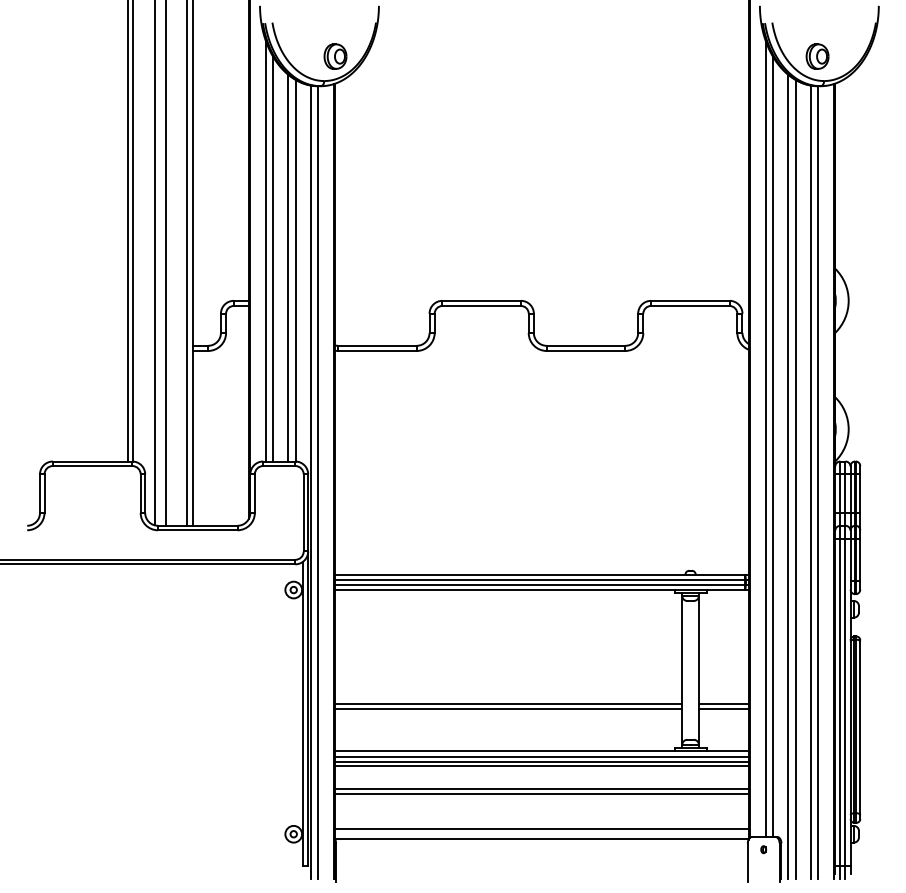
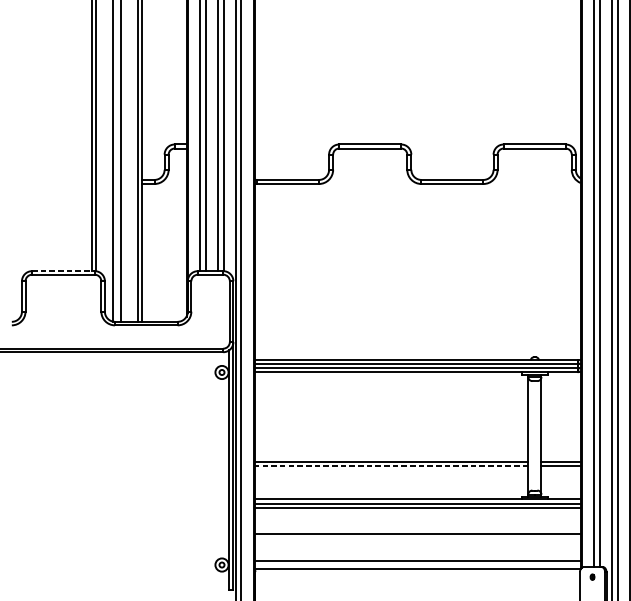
line: (92, 461) -> (63, 271), solid -> dashed
line: (508, 708) -> (391, 465), solid -> dashed
line: (541, 765) -> (417, 510), removed
line: (541, 789) -> (417, 529), removed

